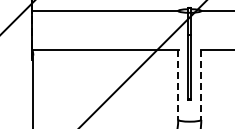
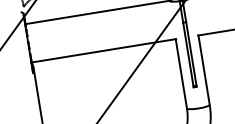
line: (178, 85) -> (181, 74), dashed -> solid
line: (201, 85) -> (204, 70), dashed -> solid

